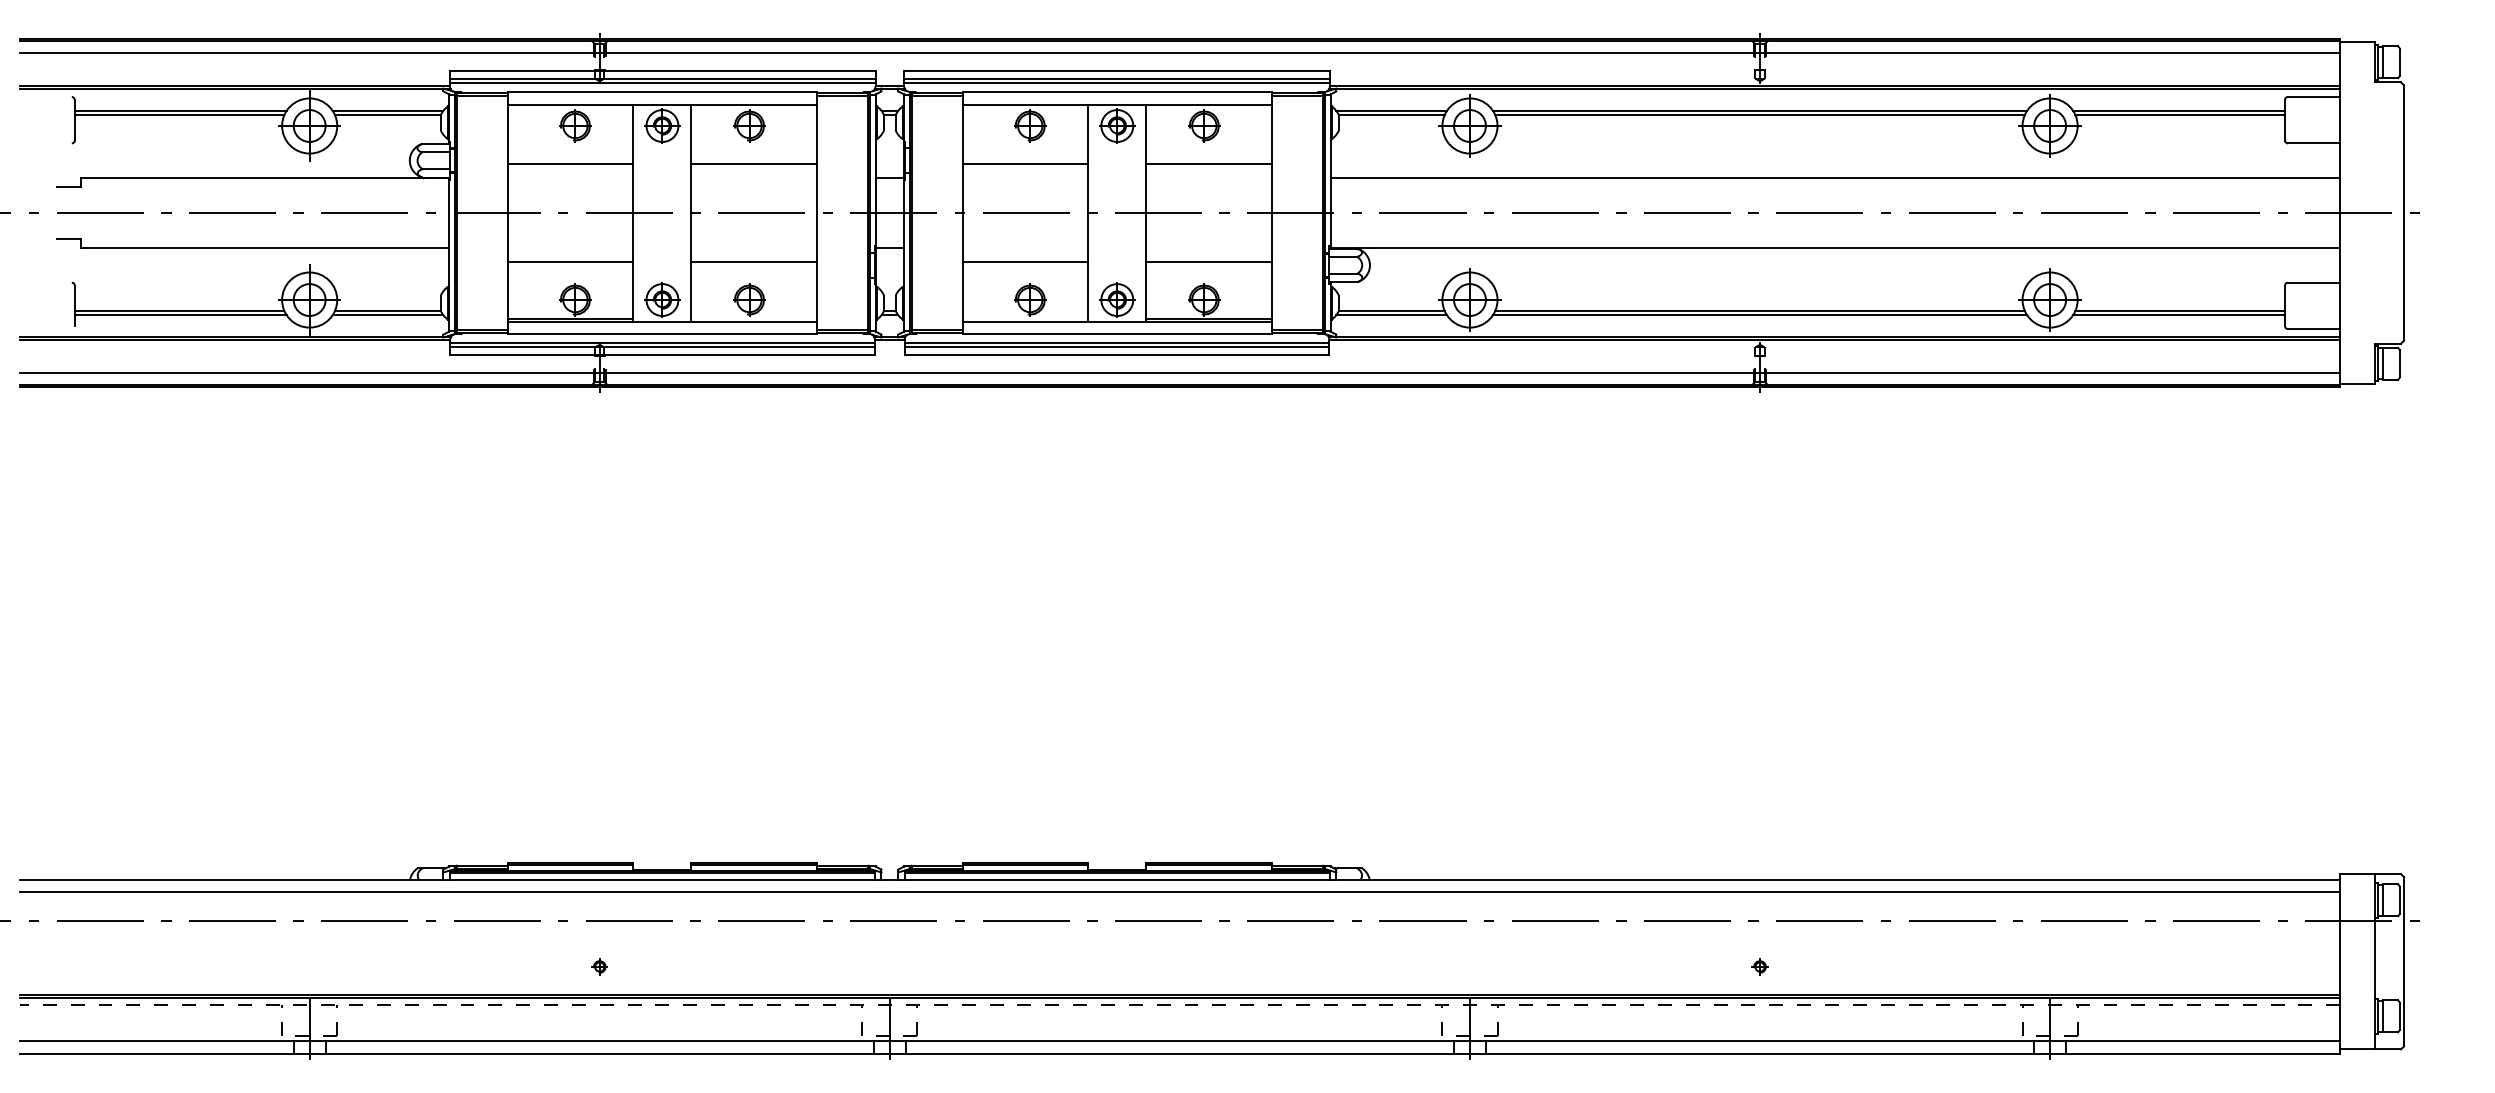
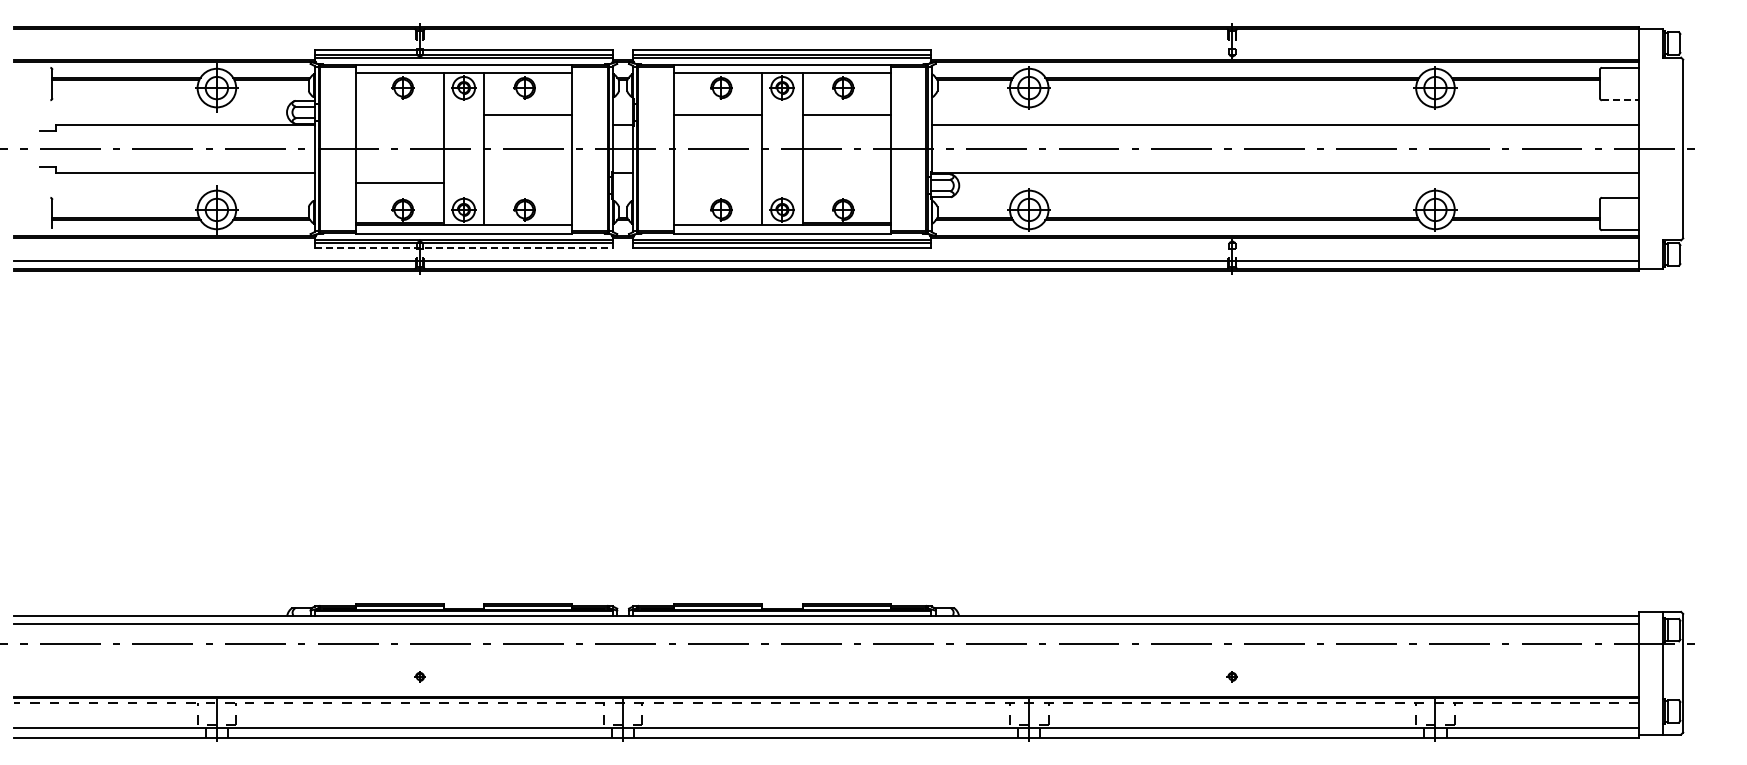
line: (1178, 52) -> (825, 36), removed
line: (2314, 143) -> (1620, 100), solid -> dashed
line: (570, 163) -> (399, 114), removed
line: (754, 262) -> (528, 183), removed
line: (1026, 262) -> (718, 183), removed
line: (1208, 262) -> (846, 183), removed
line: (663, 355) -> (464, 248), solid -> dashed

